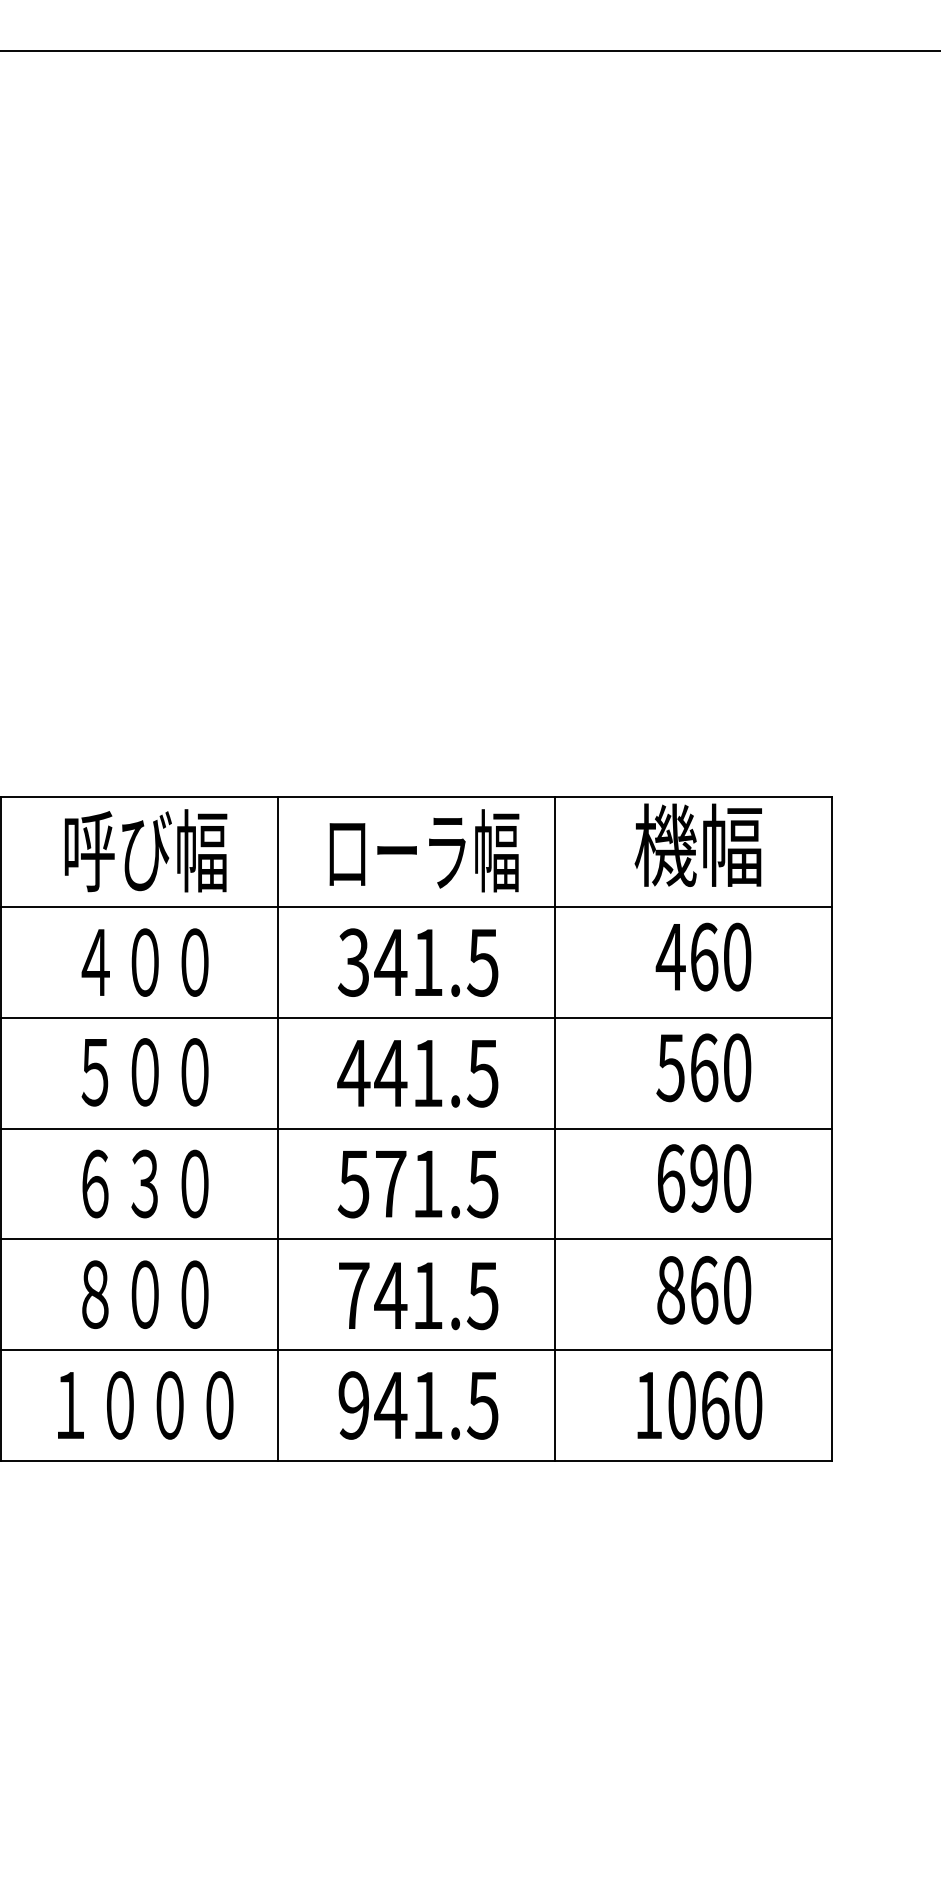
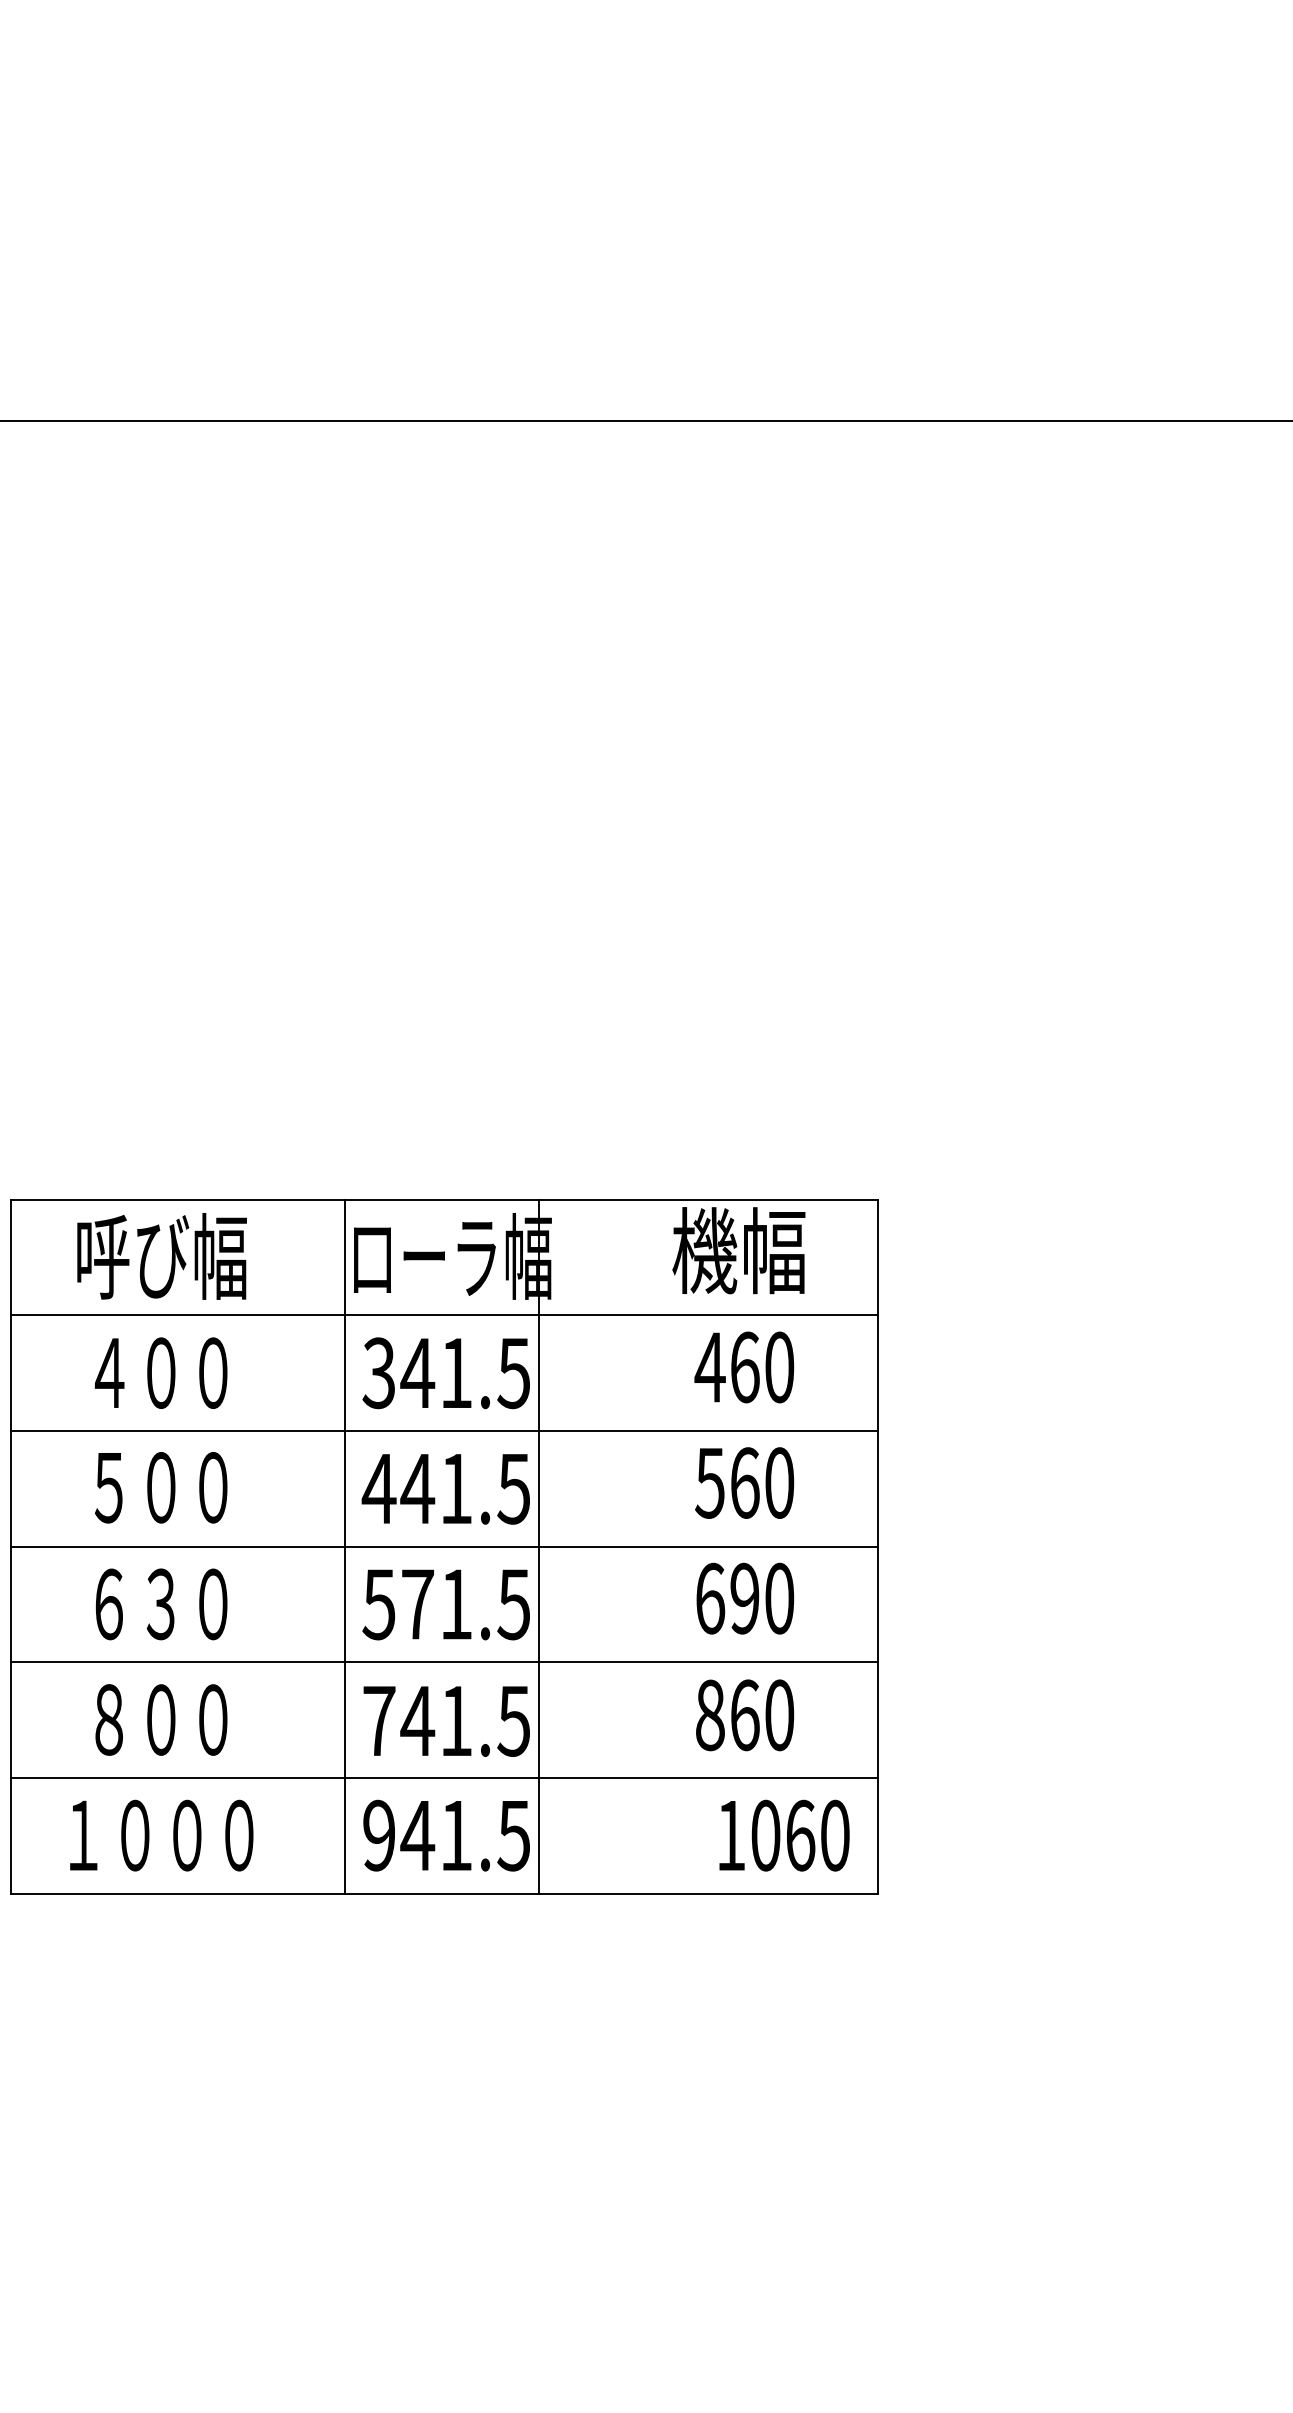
line: (278, 1128) -> (345, 1546), moved
line: (555, 1128) -> (539, 1546), moved
text: (699, 1405) -> (784, 1835), moved

